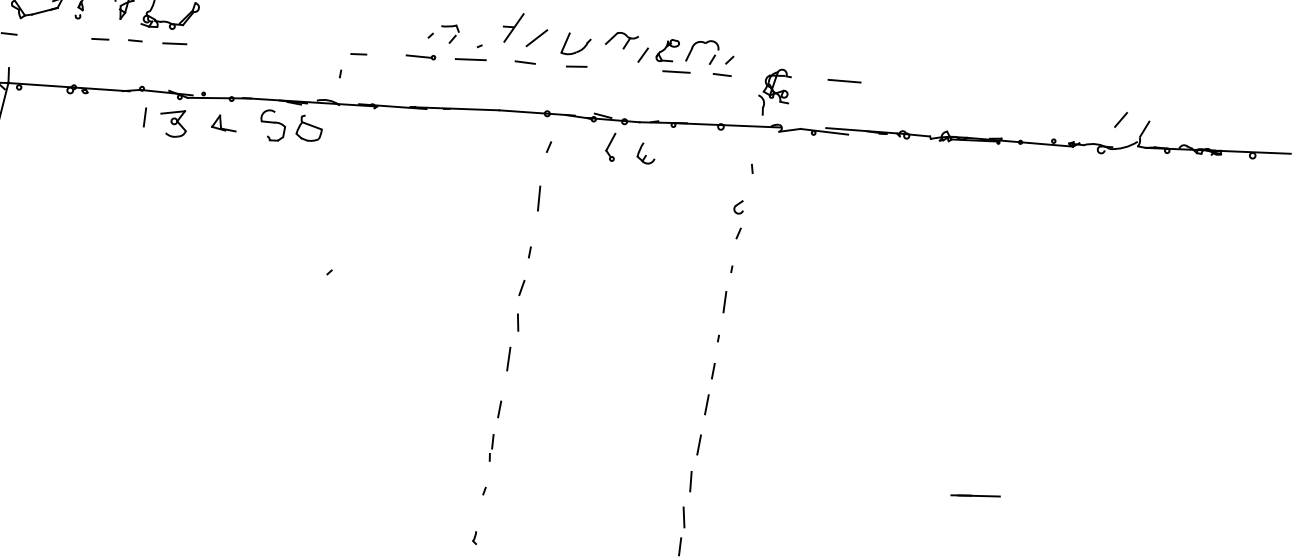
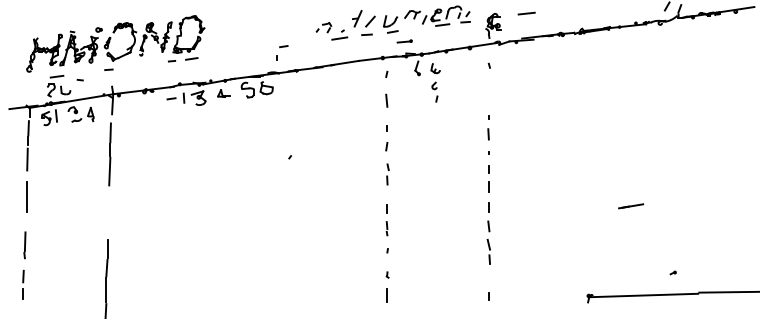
line: (100, 38) -> (171, 98), moved
line: (420, 55) -> (404, 41), moved
part: (736, 217) -> (434, 91), moved
part: (512, 342) -> (387, 174), size x0.7

